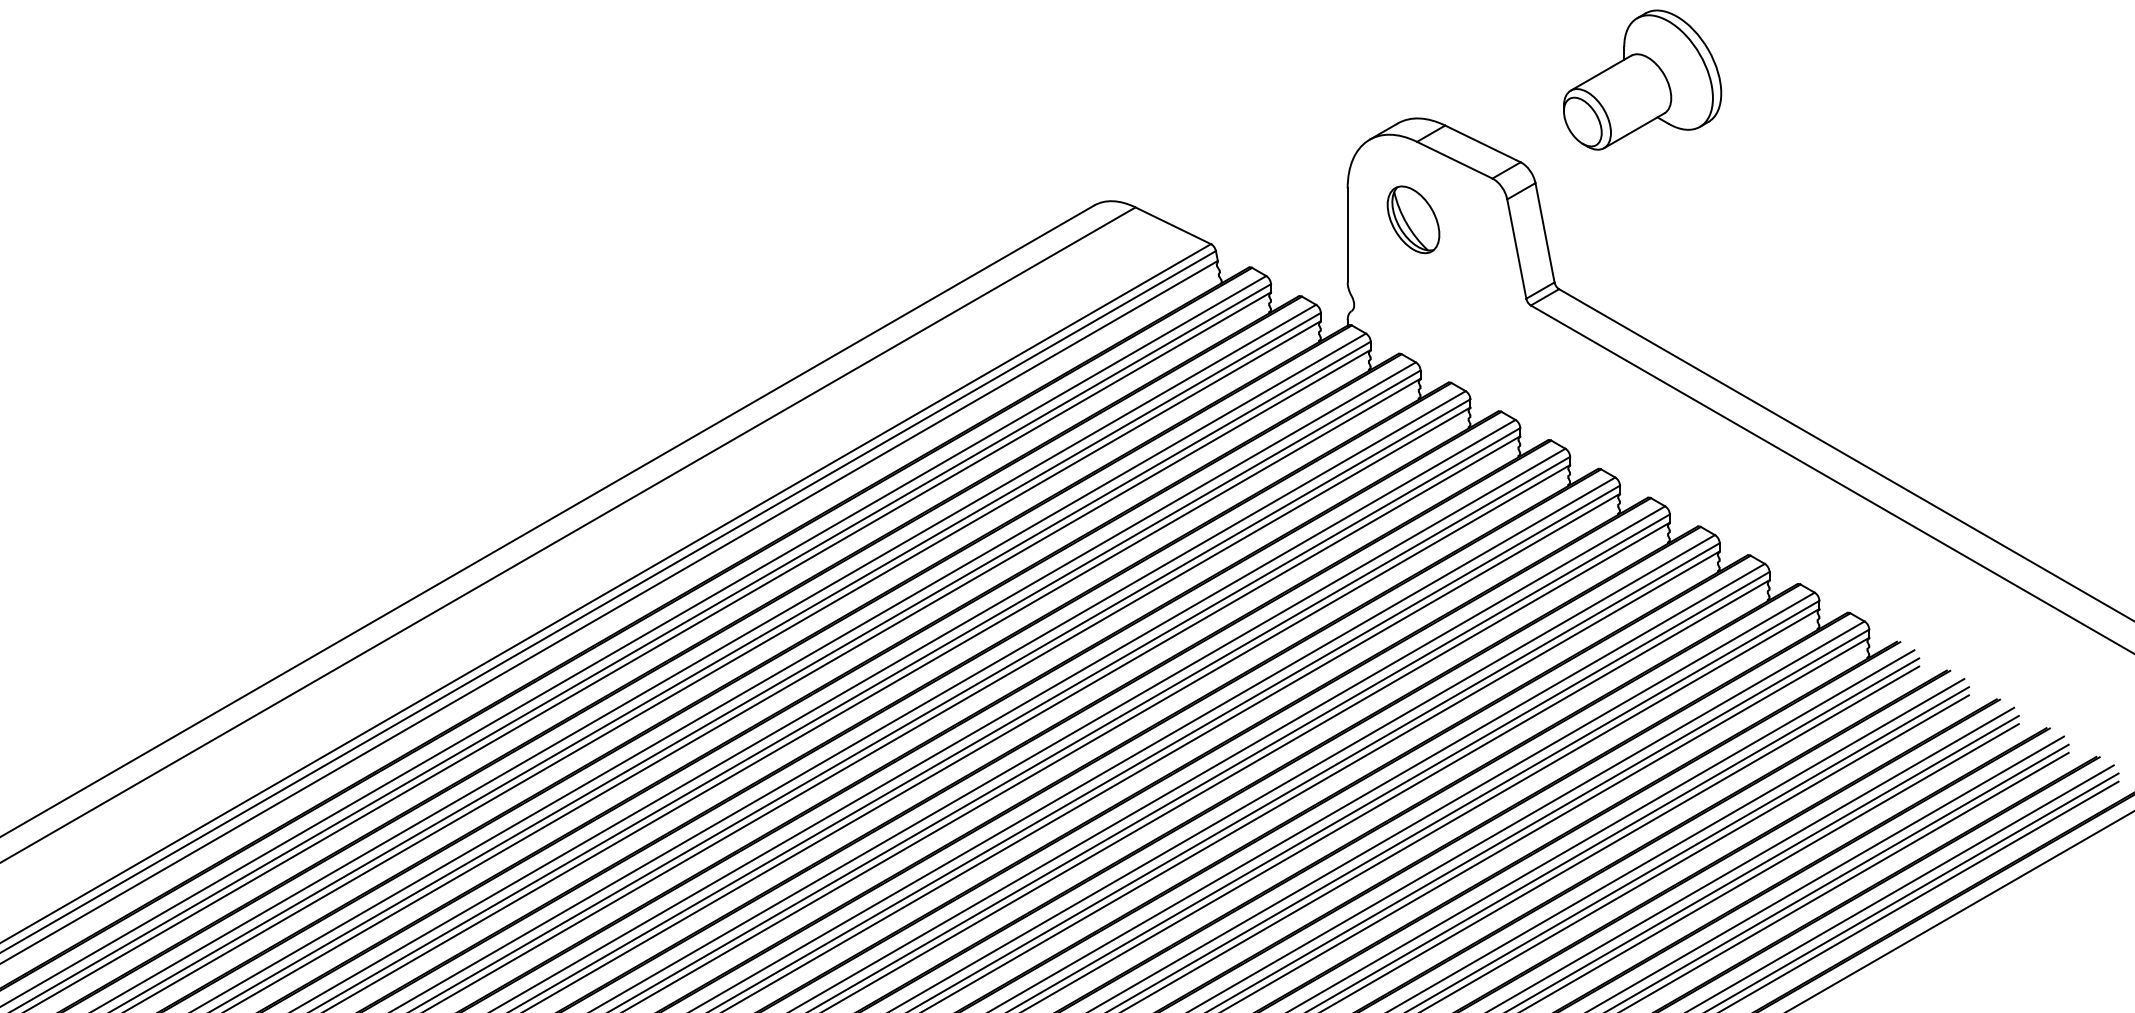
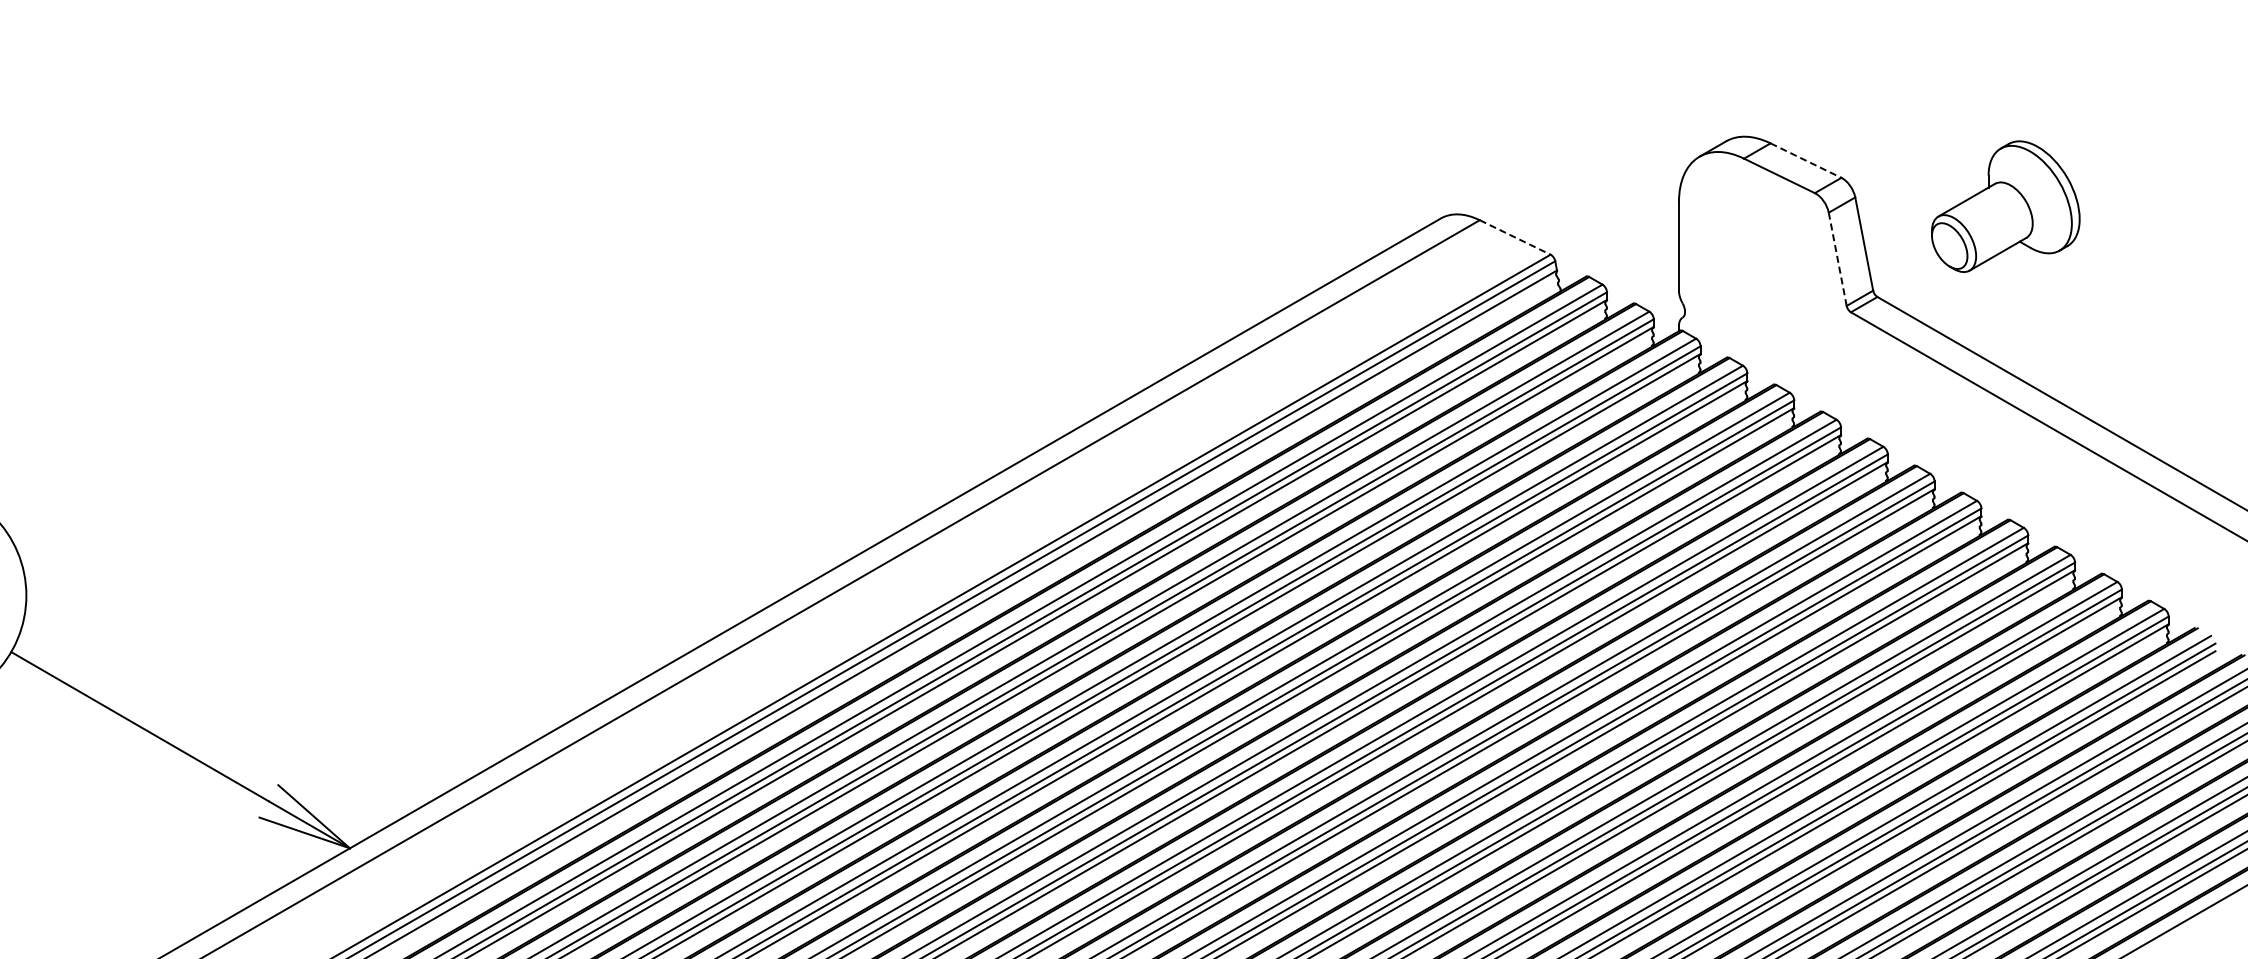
part: (1642, 79) -> (2005, 206), moved
line: (1483, 143) -> (1806, 160), solid -> dashed
part: (1413, 219) -> (1740, 231), removed
line: (1173, 225) -> (1515, 237), solid -> dashed
line: (1516, 249) -> (1837, 259), solid -> dashed

